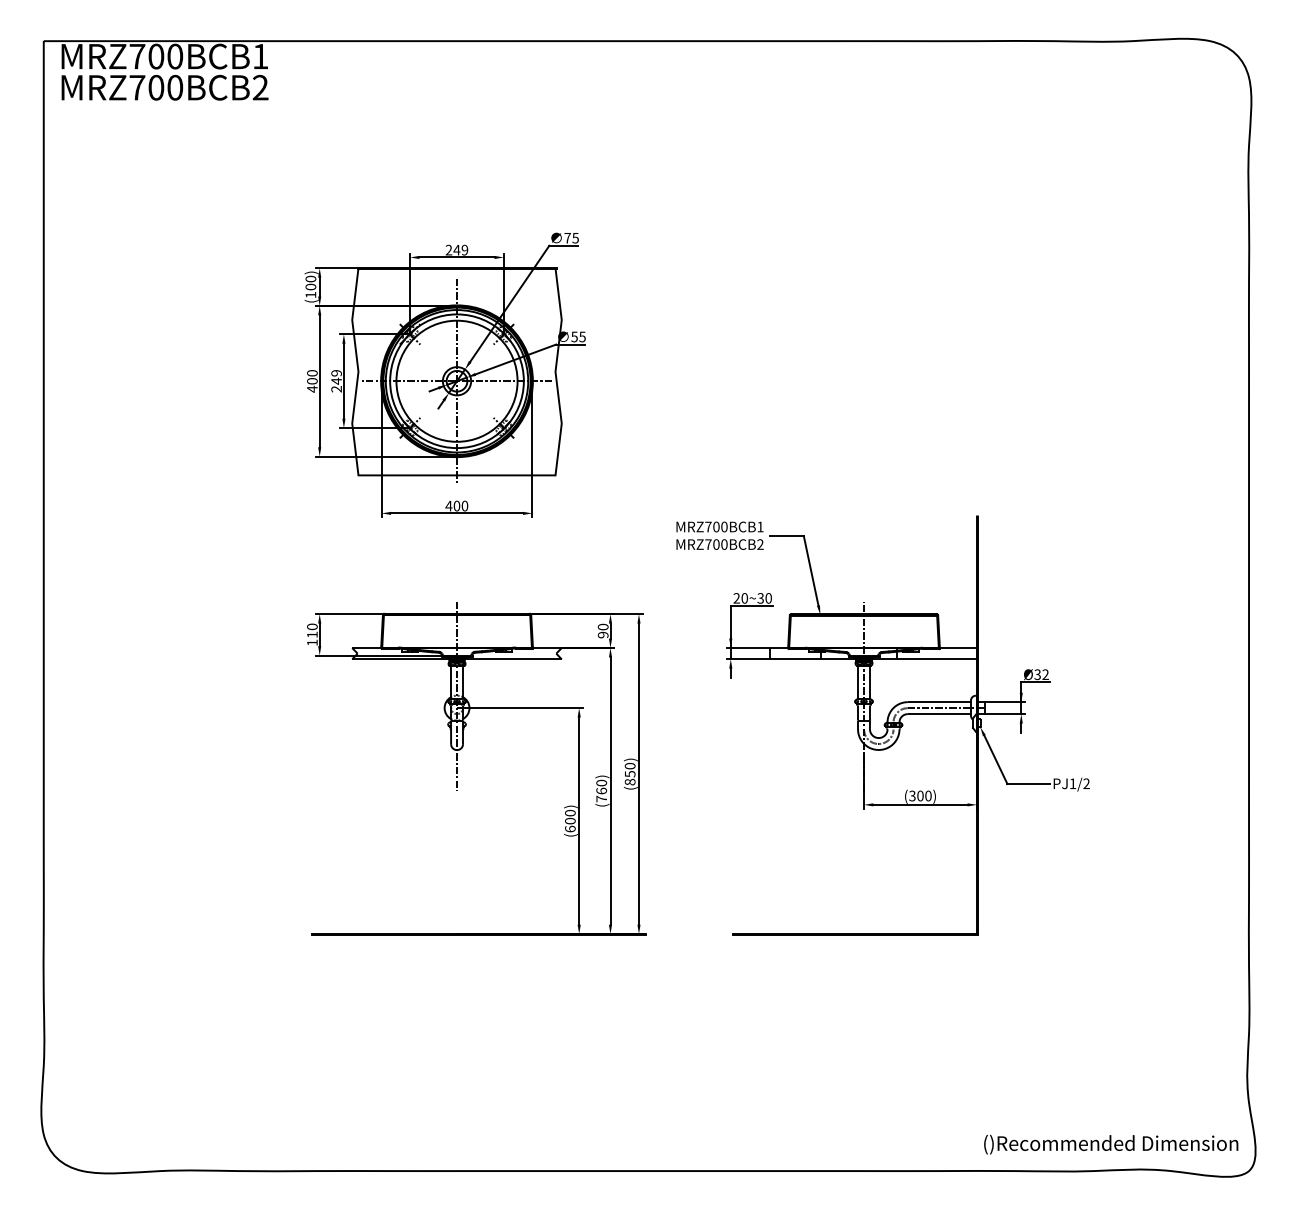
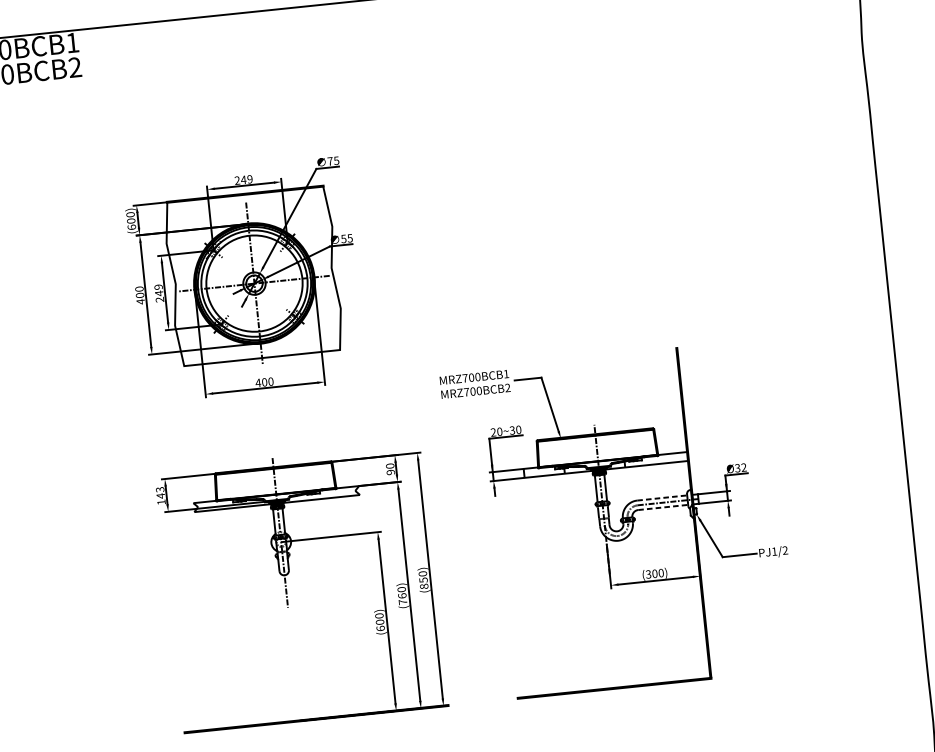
text: (310, 294) -> (131, 226), (100) -> (600)
text: (312, 630) -> (160, 492), 110 -> 143
line: (939, 702) -> (662, 498), solid -> dashed
line: (939, 714) -> (663, 507), solid -> dashed

